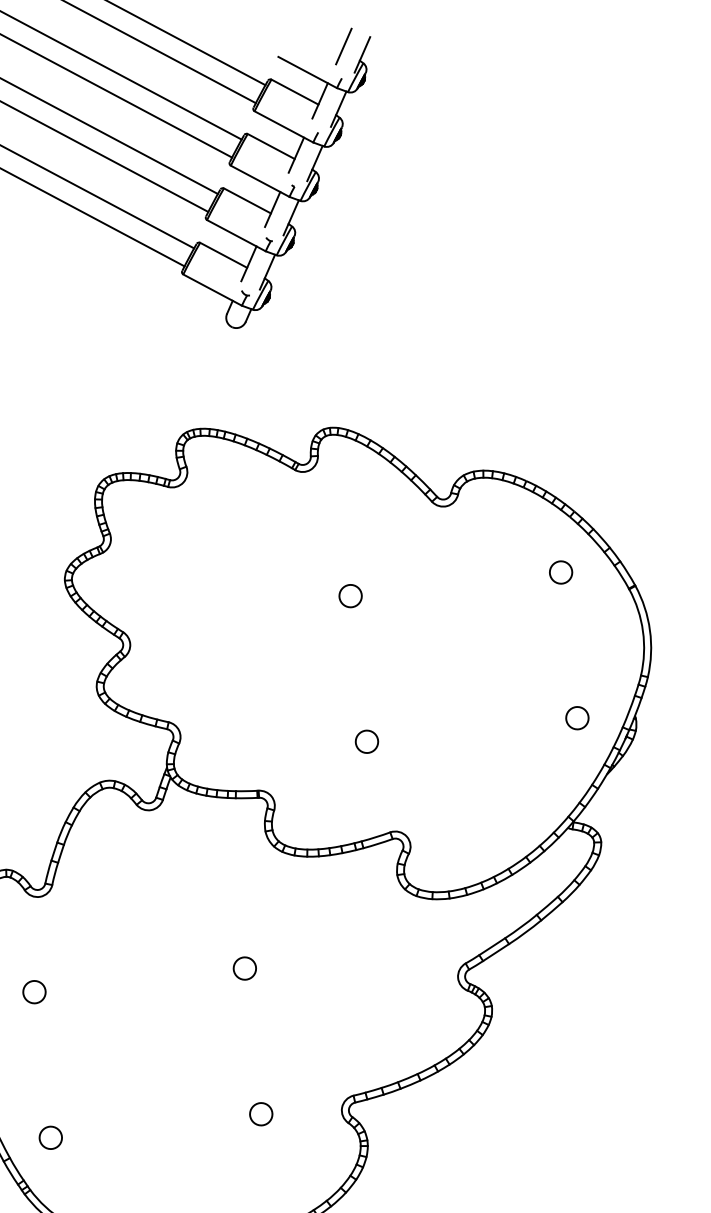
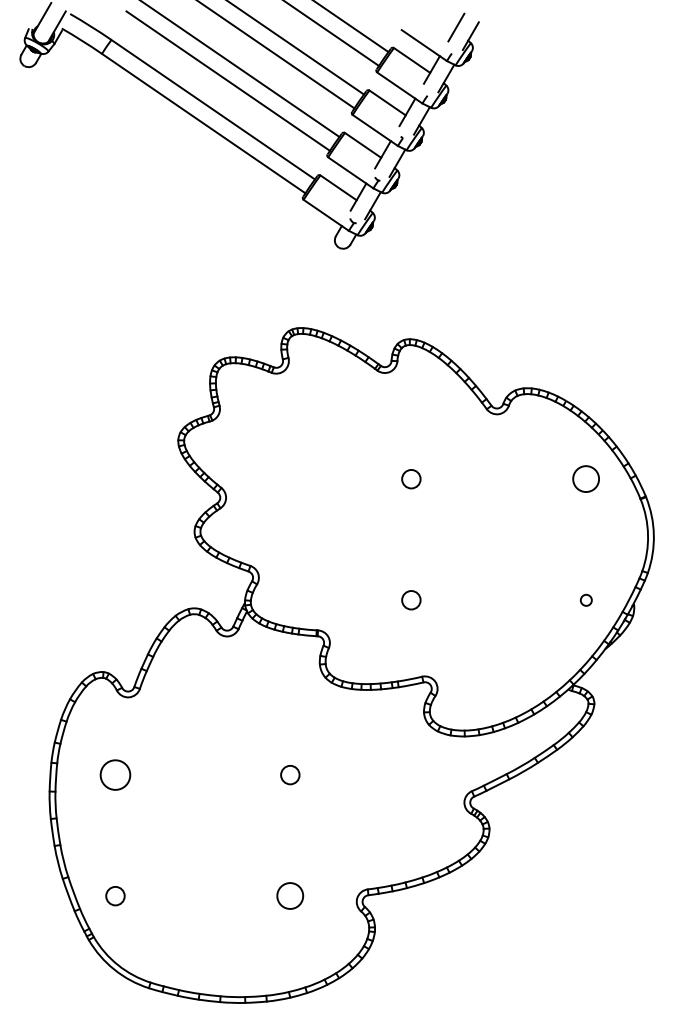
circle: (561, 572) -> (586, 479), size x1.4
circle: (577, 718) -> (586, 600), size x0.6
circle: (34, 991) -> (115, 774), size x1.6
circle: (261, 1114) -> (290, 896), size x1.4

